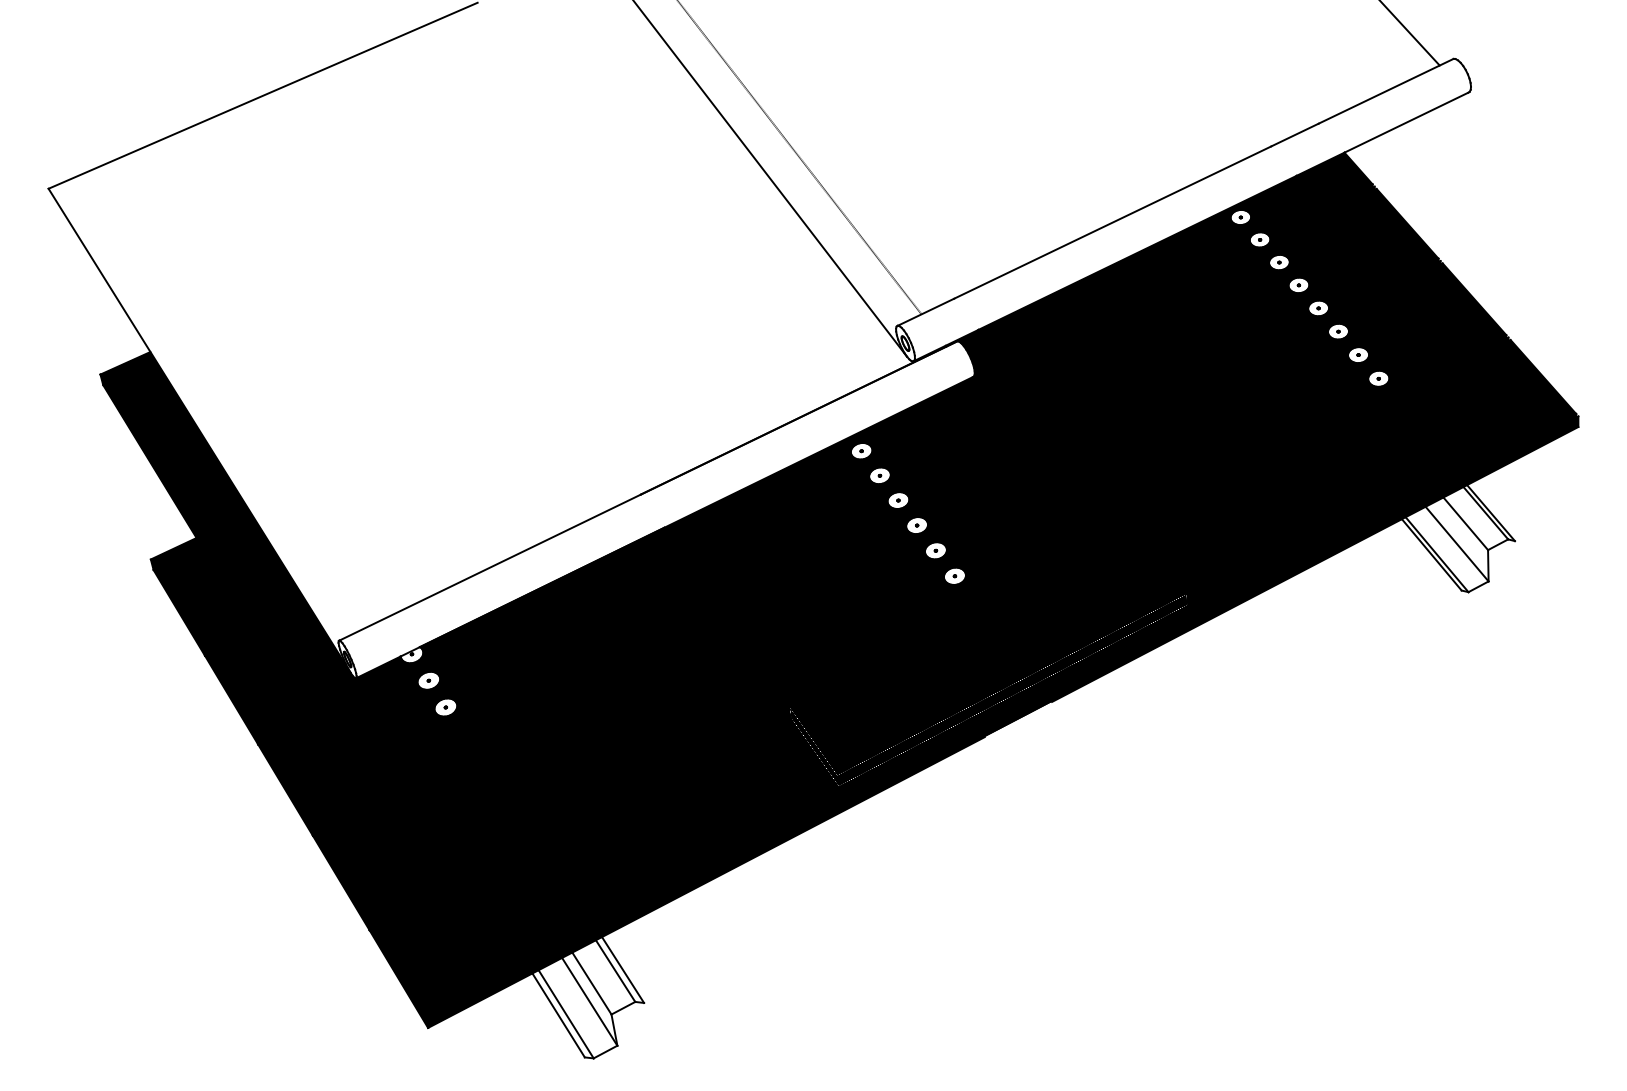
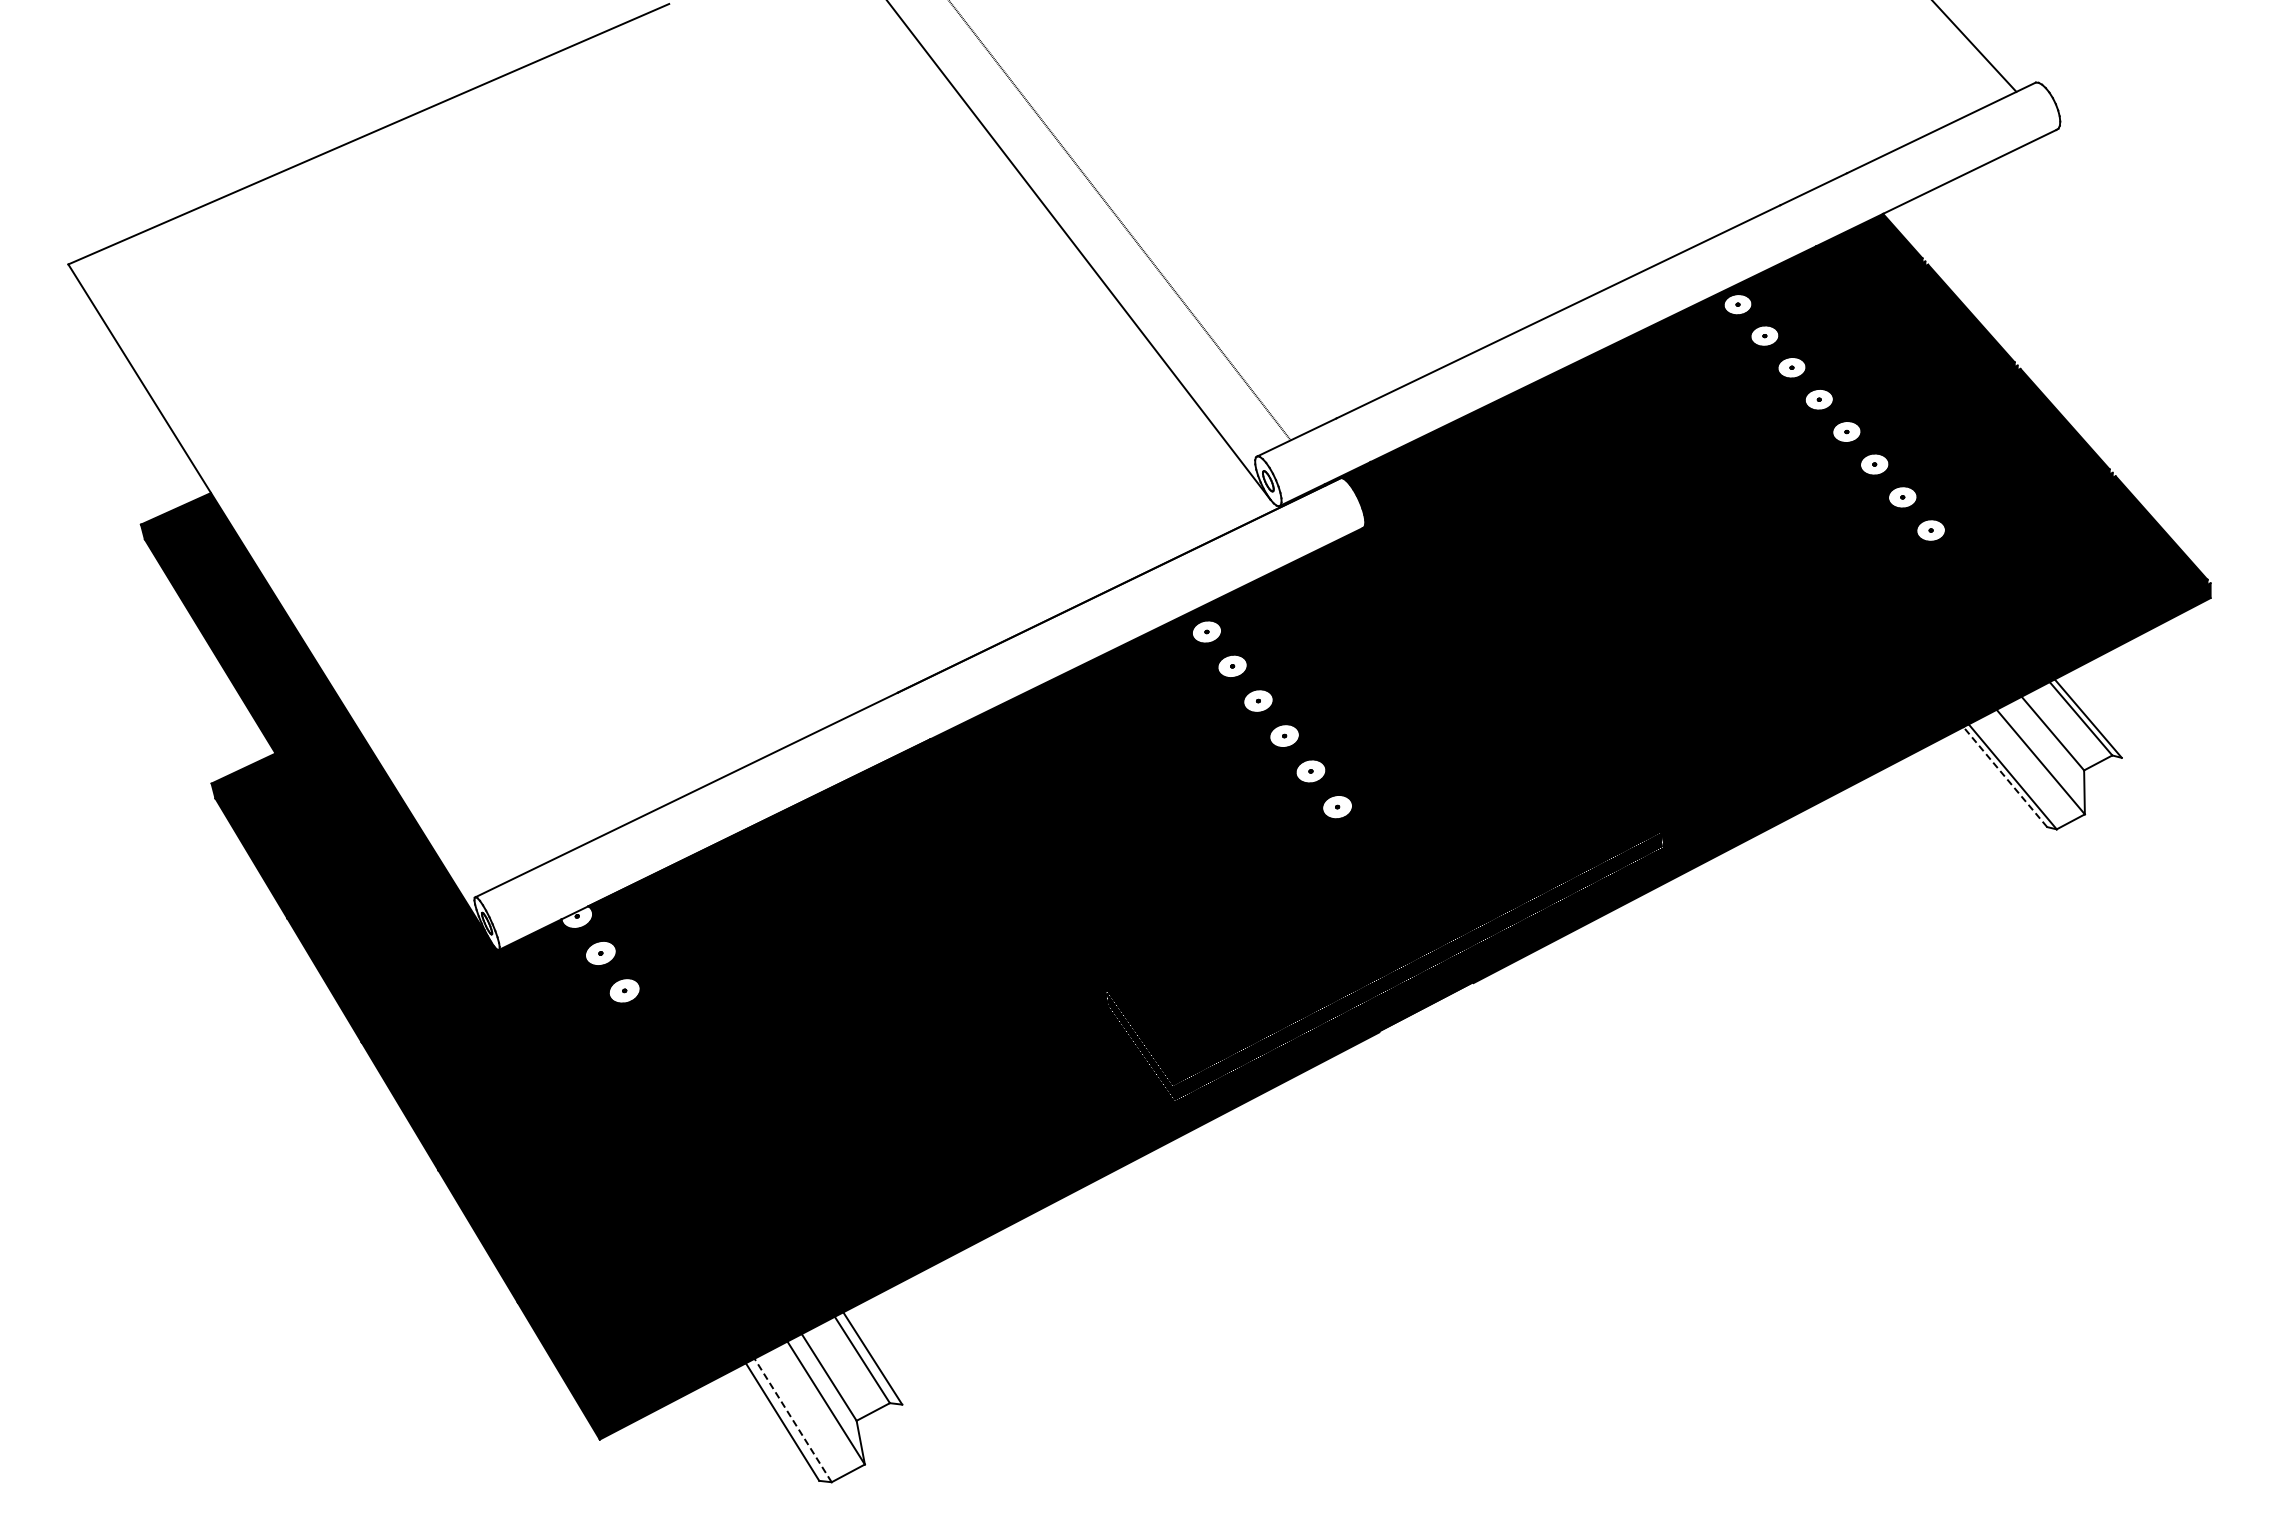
line: (1431, 554) -> (2005, 776), solid -> dashed
line: (566, 1014) -> (793, 1420), solid -> dashed

